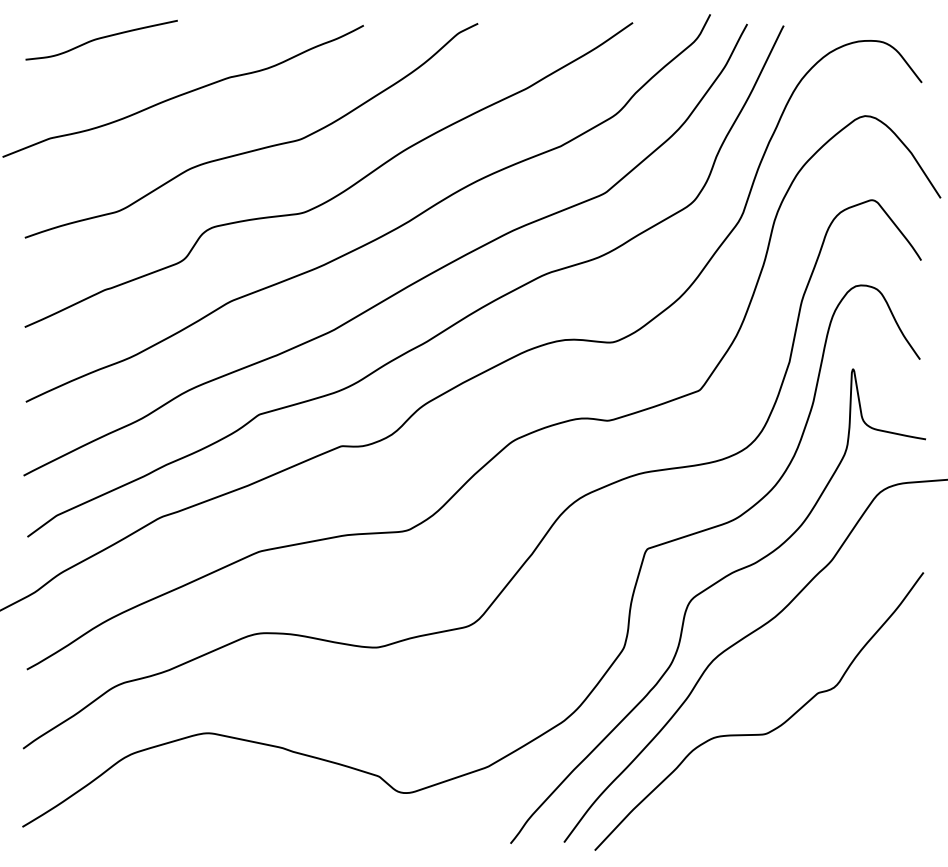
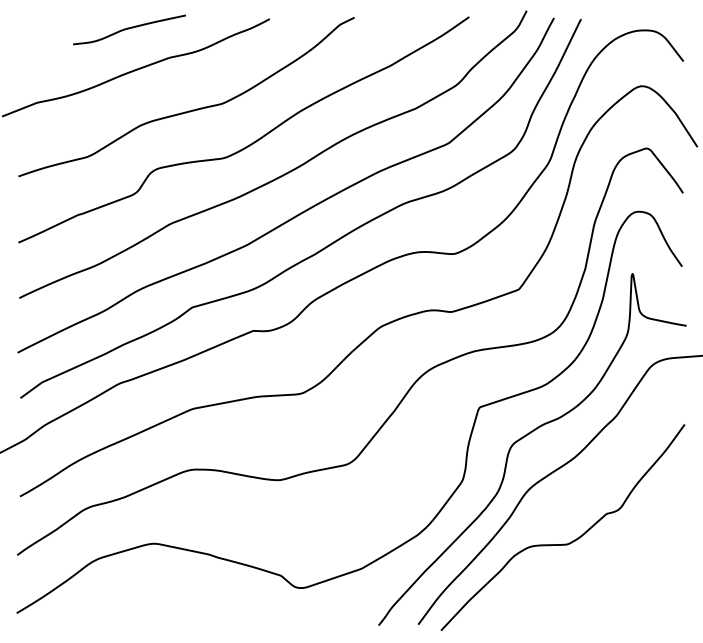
curve: (101, 39) -> (129, 29), moved

